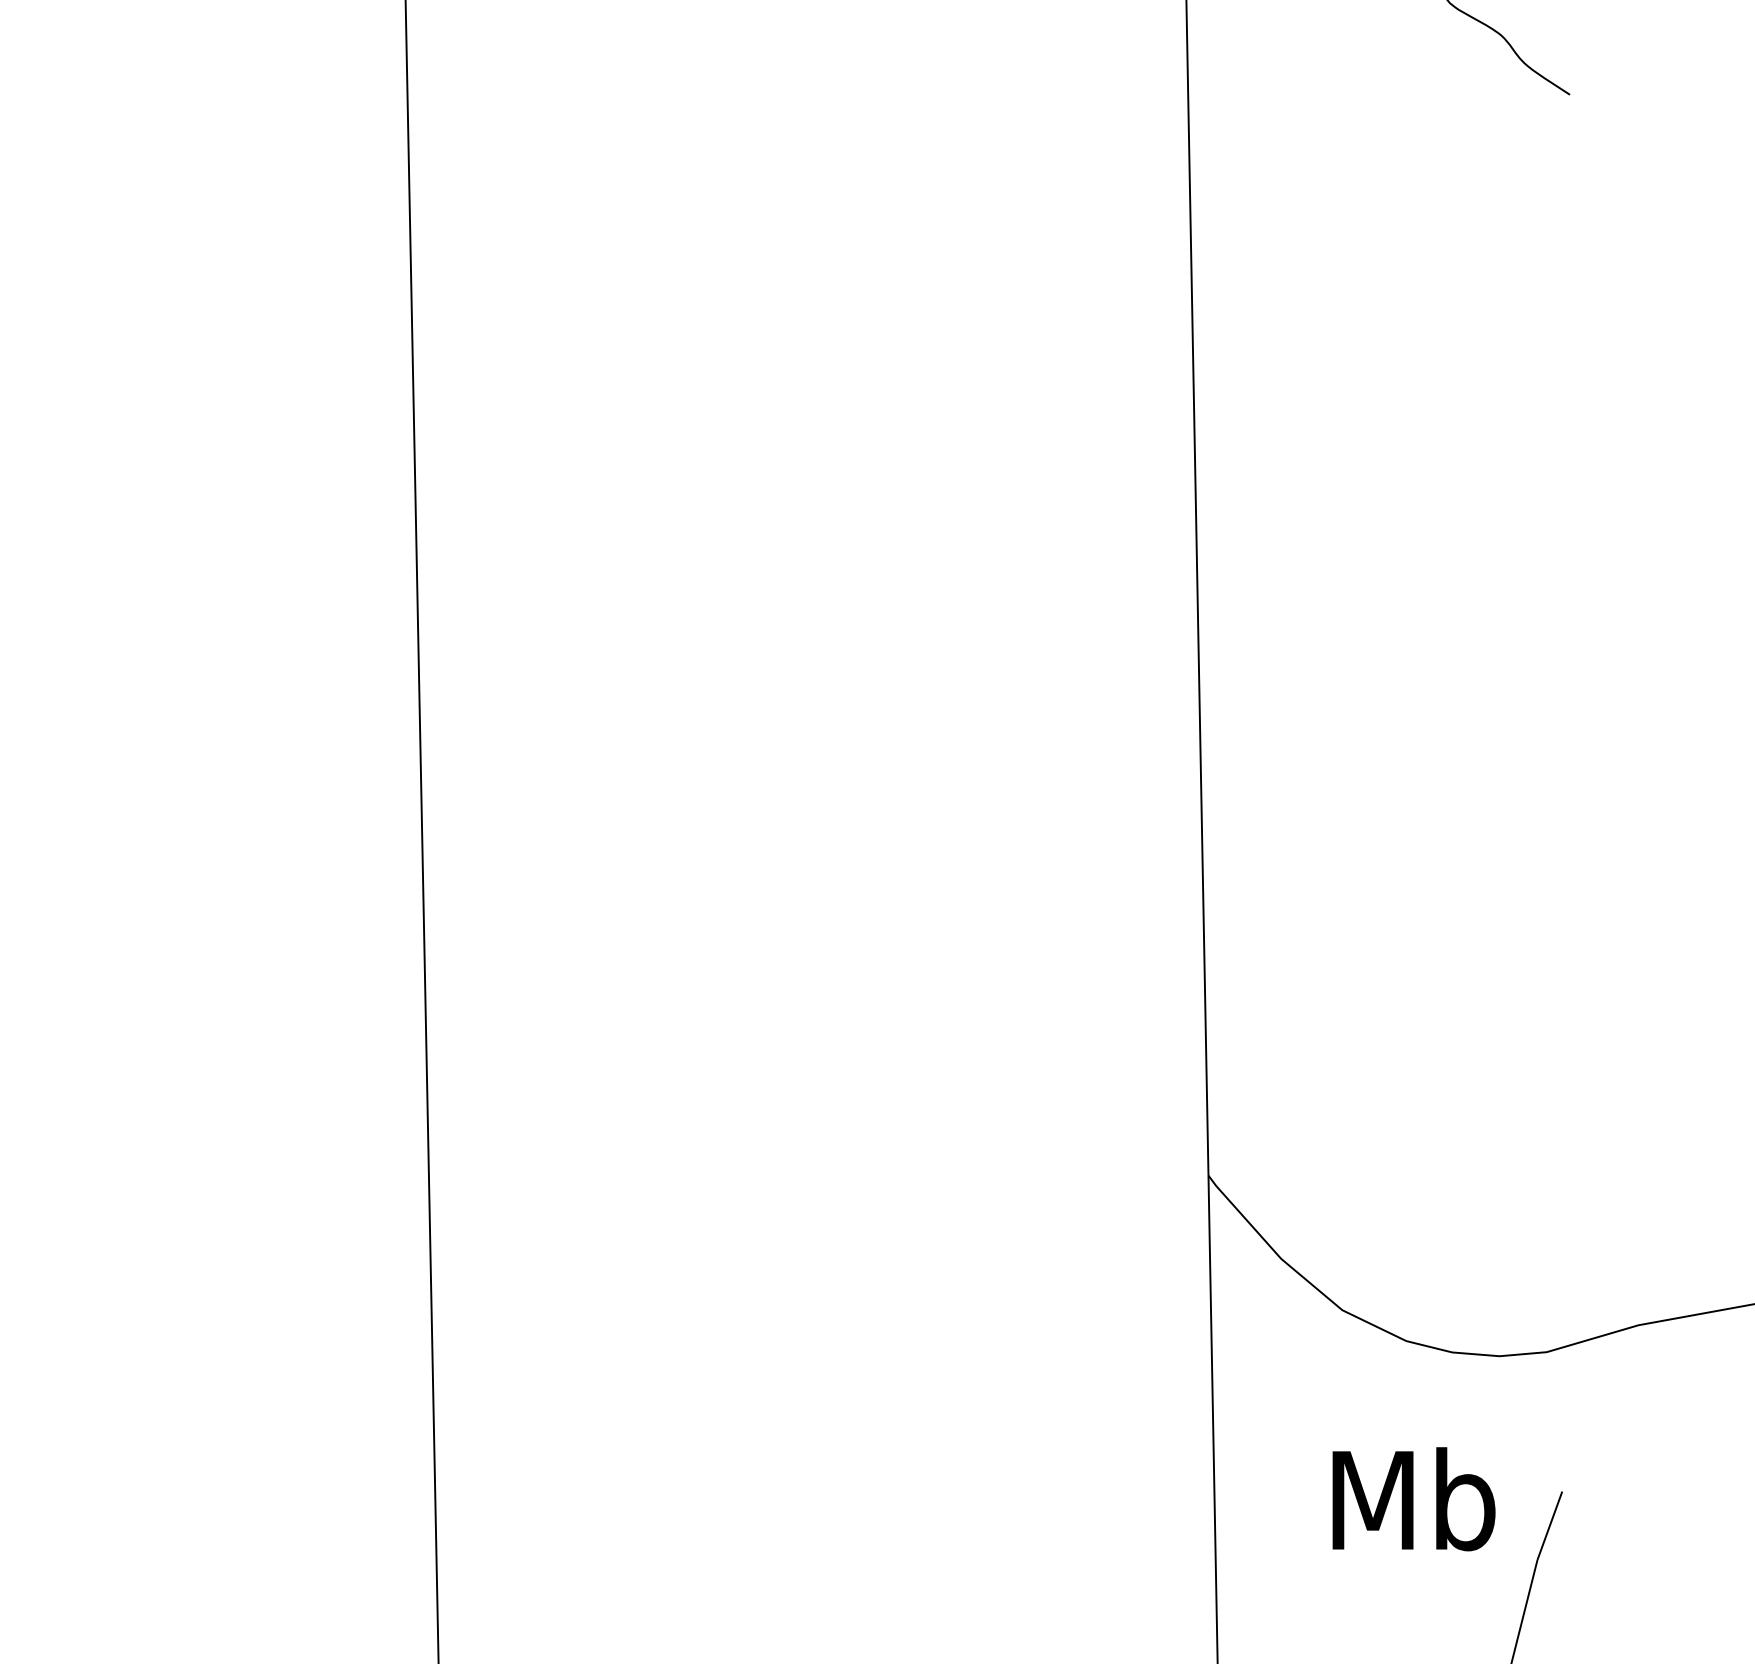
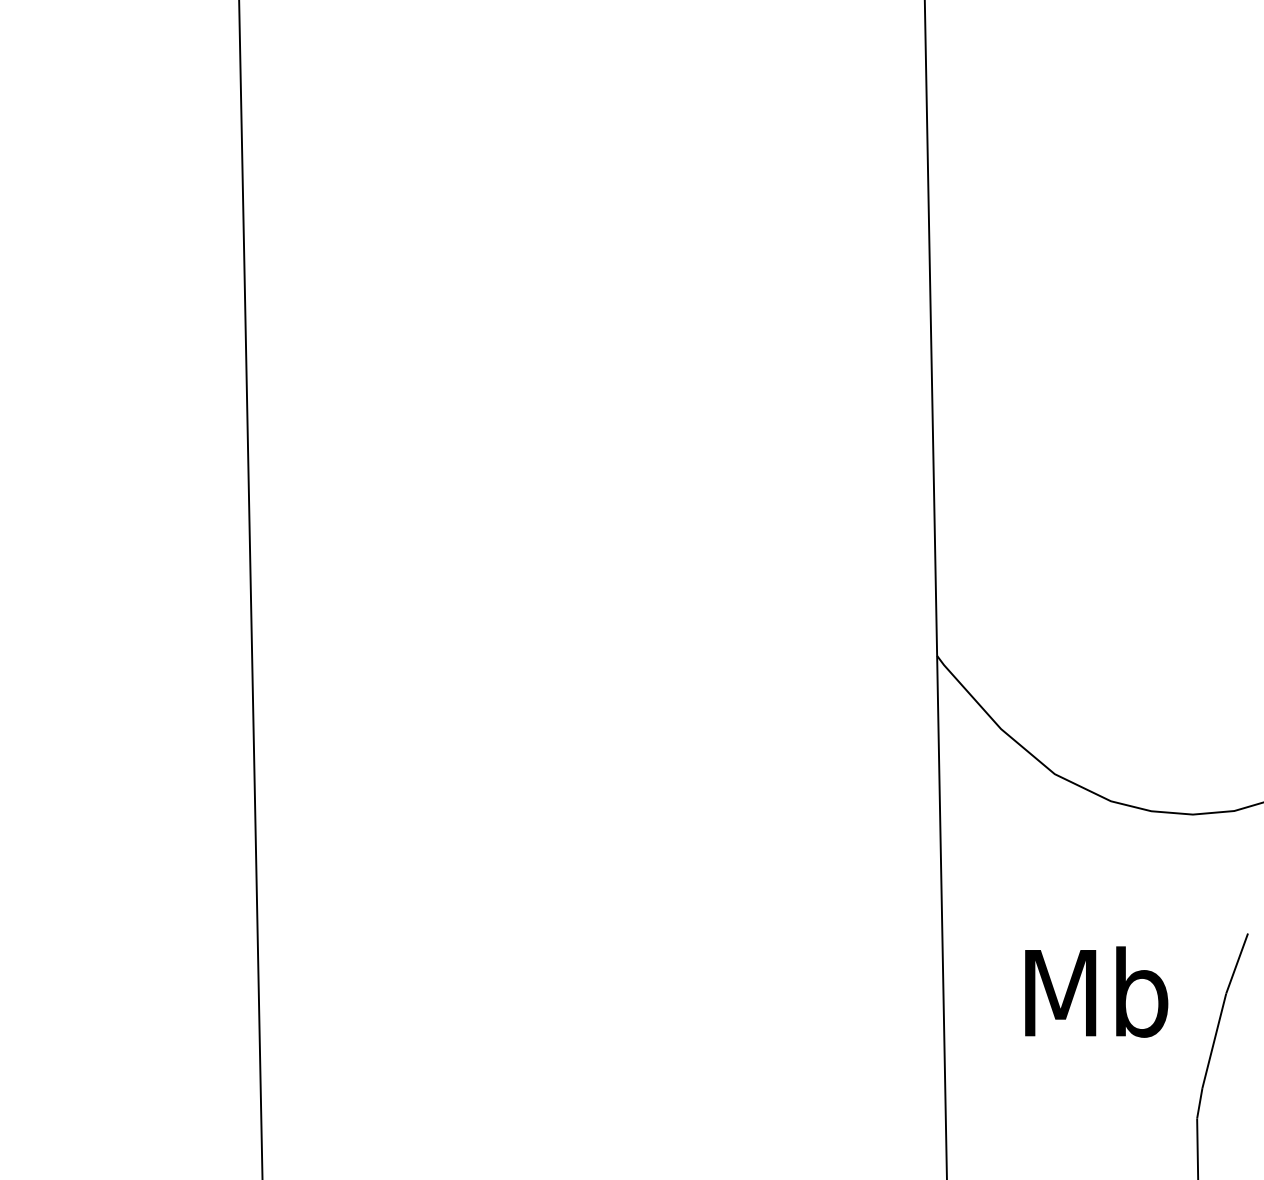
text: (1413, 1499) -> (1096, 992), moved

